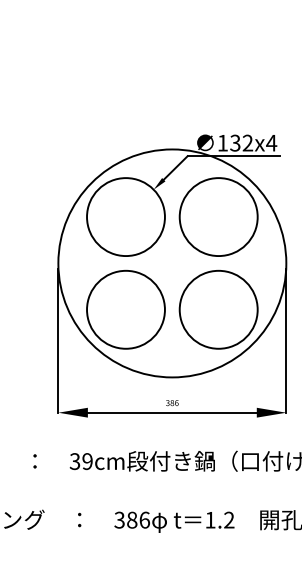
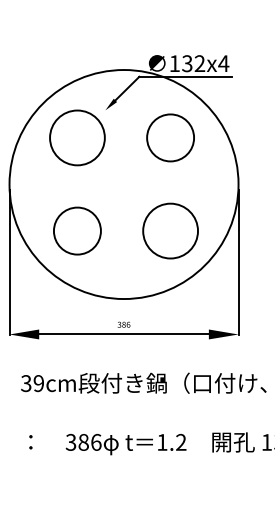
circle: (125, 217) -> (76, 138), size x0.7
circle: (218, 217) -> (170, 138), size x0.6
circle: (125, 309) -> (76, 230), size x0.6
circle: (218, 309) -> (170, 230), size x0.7

